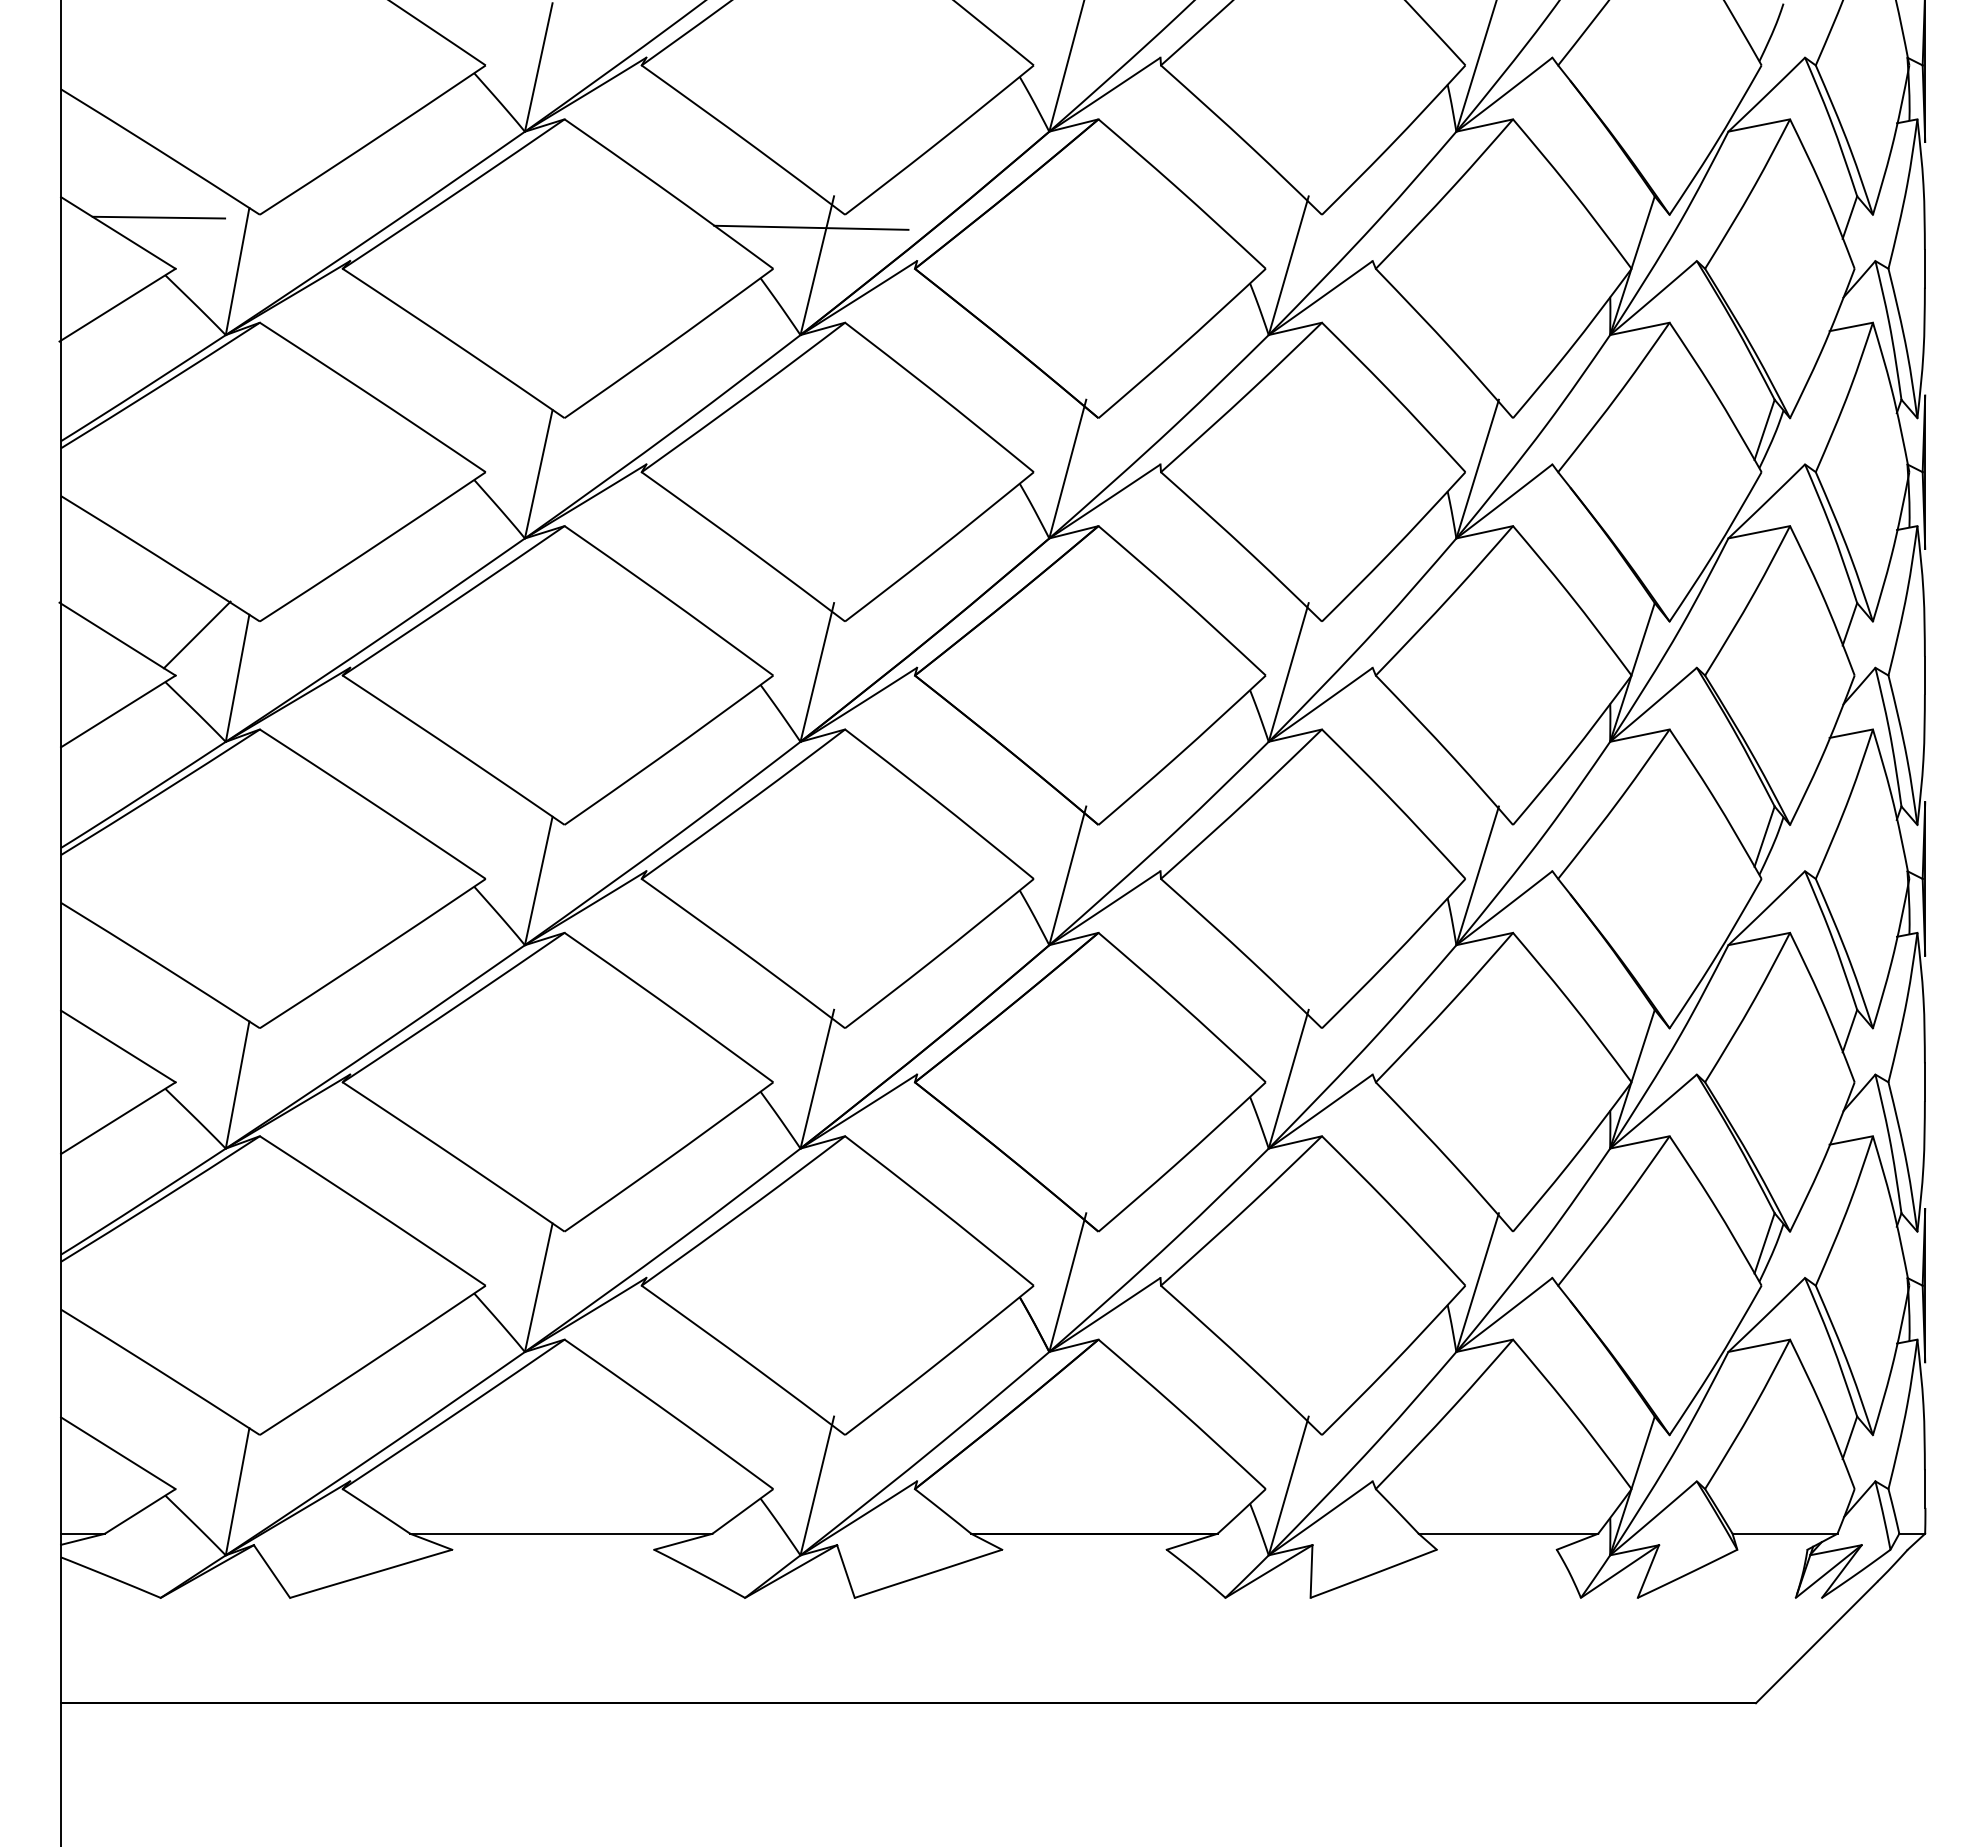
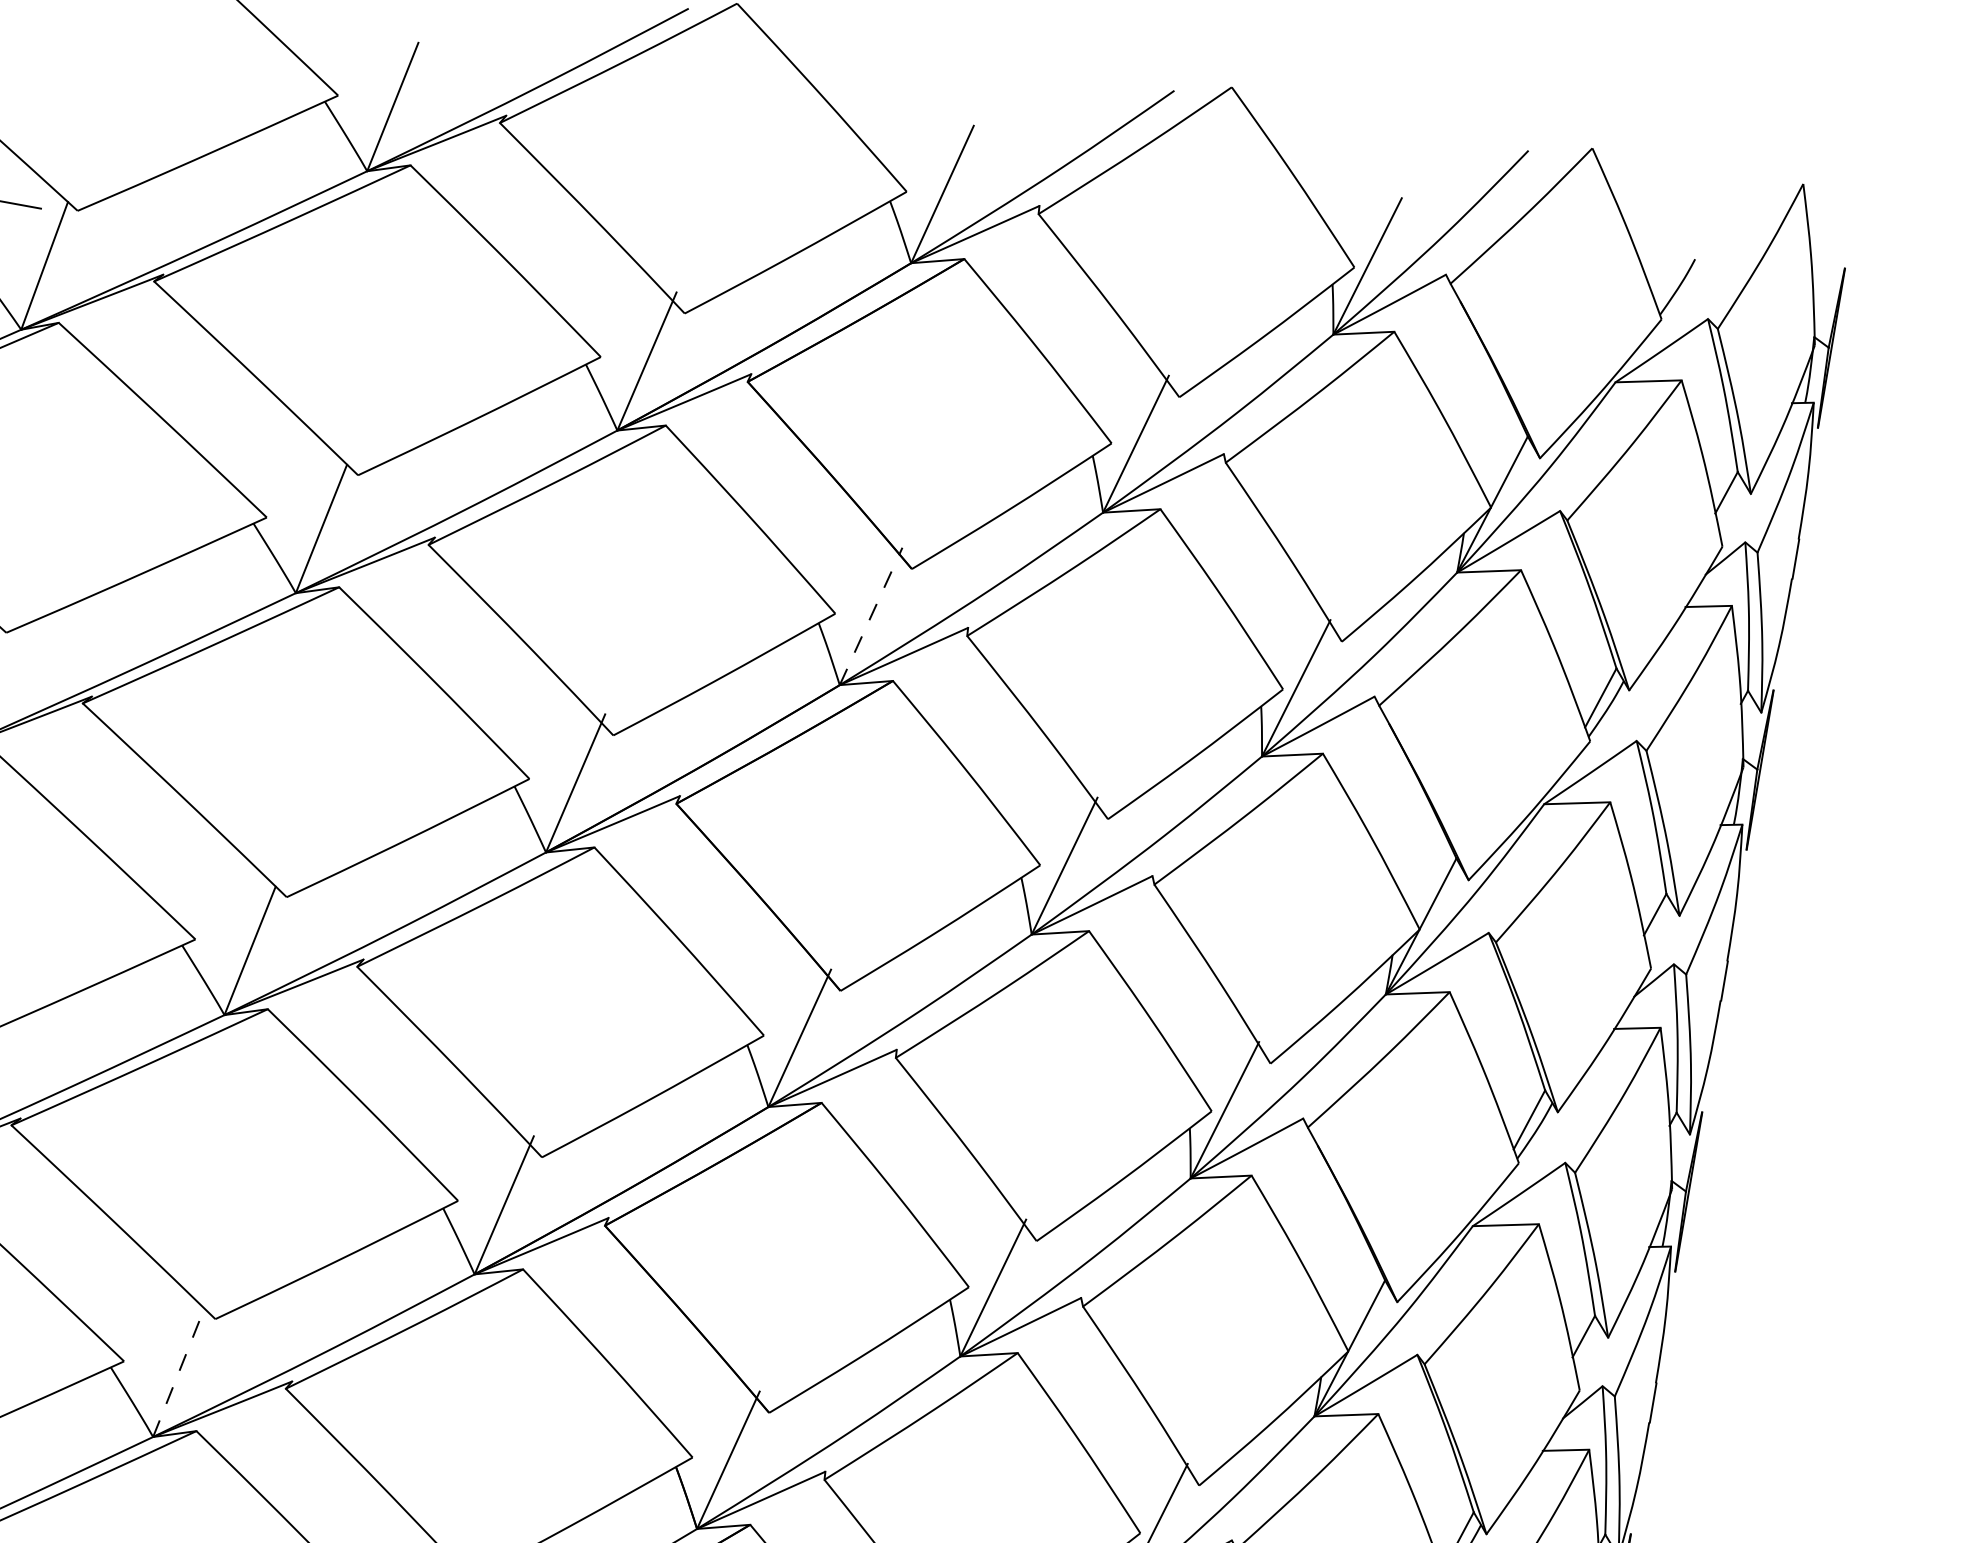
line: (811, 227) -> (647, 320), removed
line: (1067, 469) -> (870, 616), solid -> dashed
line: (538, 1287) -> (178, 1372), solid -> dashed

